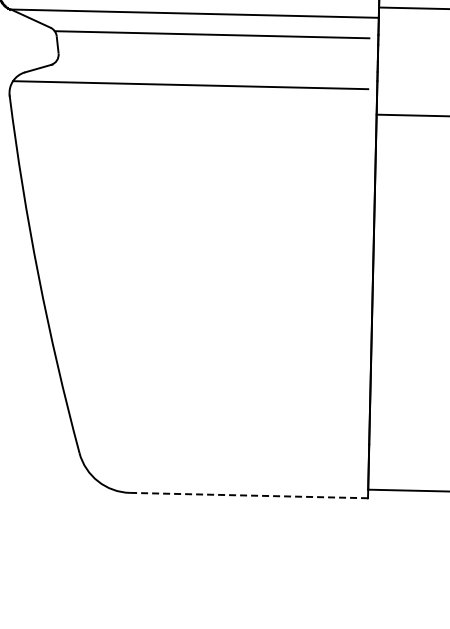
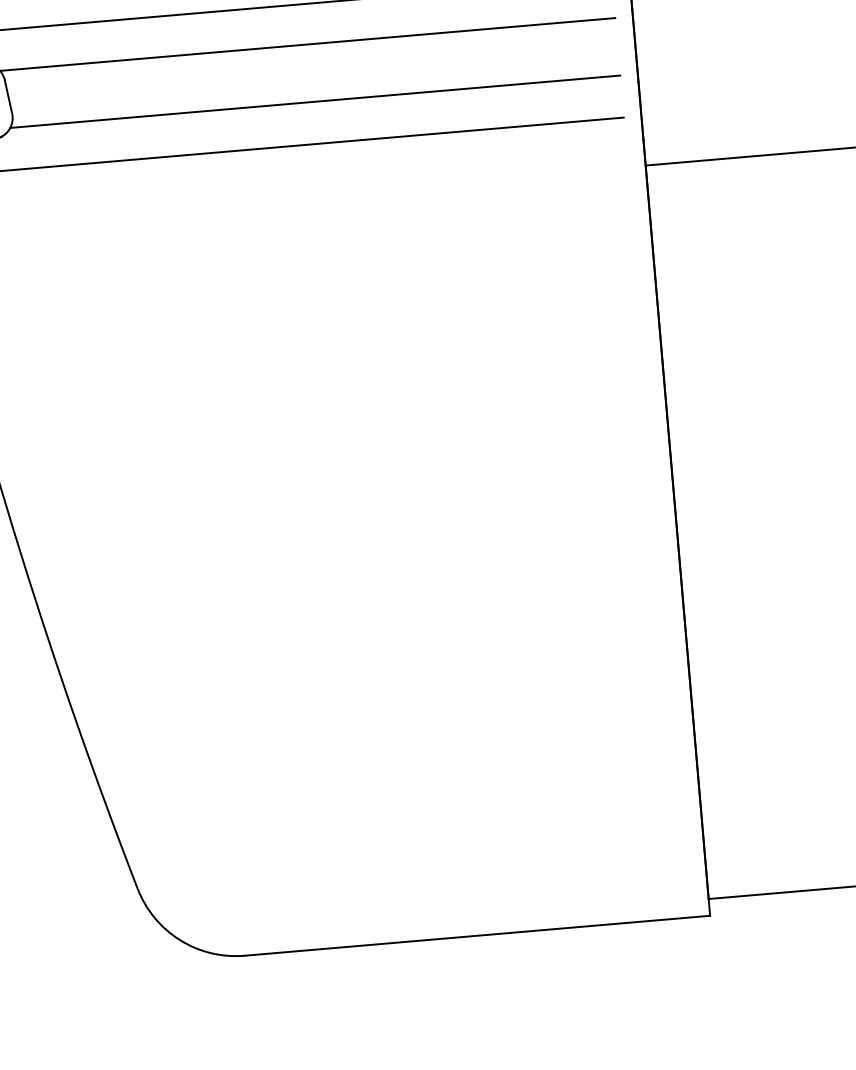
line: (212, 63) -> (314, 100), added
line: (249, 495) -> (478, 935), dashed -> solid

